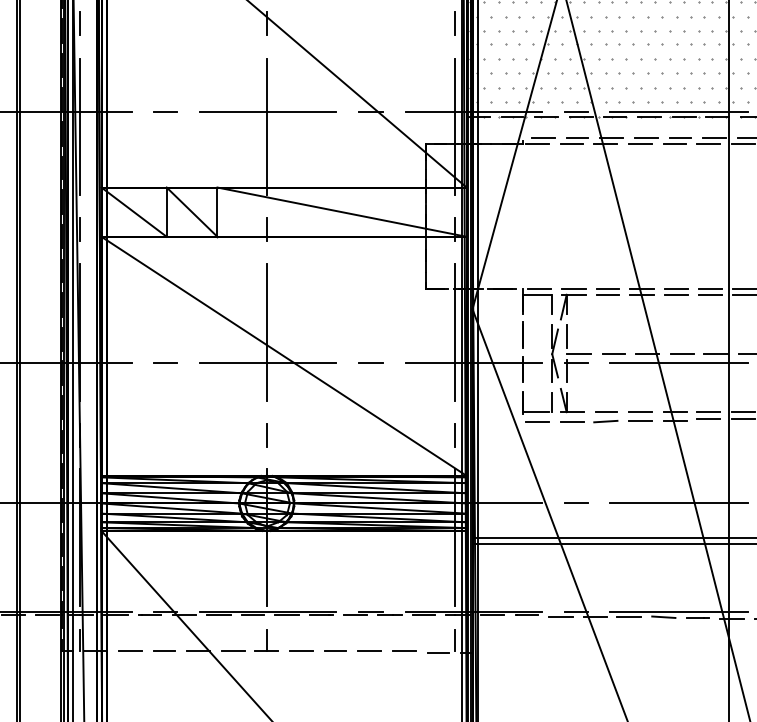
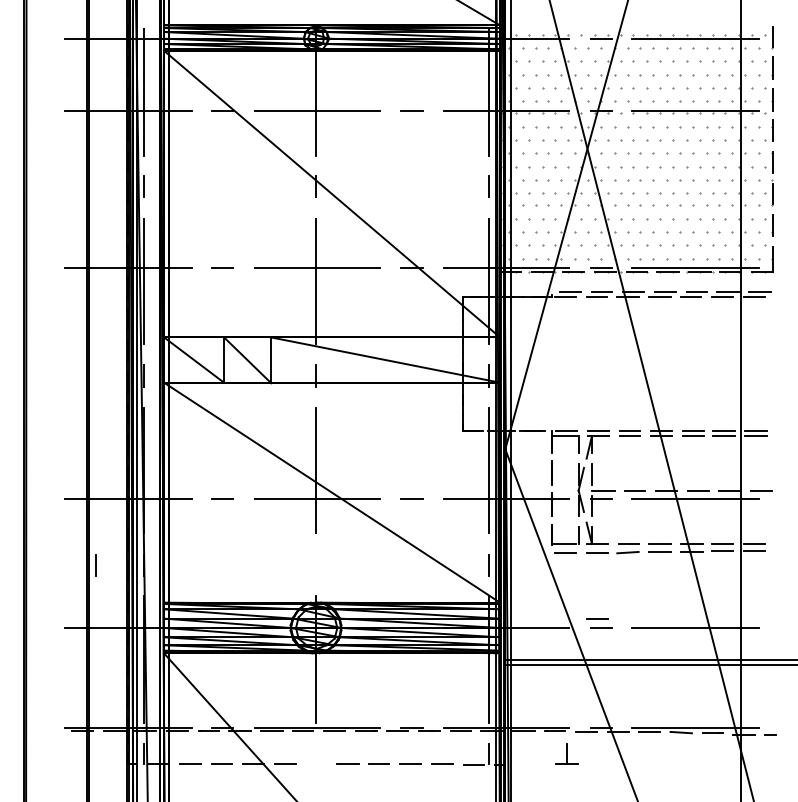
line: (266, 435) -> (95, 565), moved
line: (572, 493) -> (597, 618), added
part: (266, 639) -> (566, 753), moved

